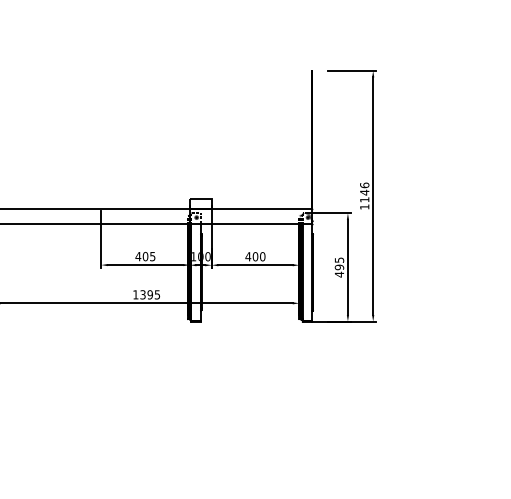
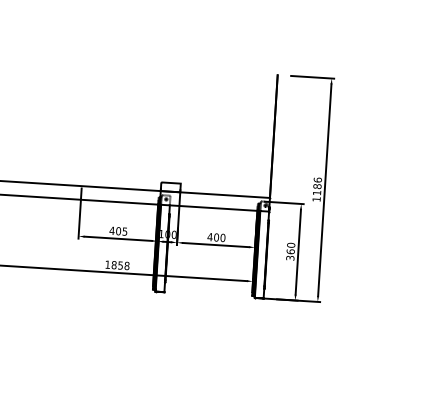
text: (364, 192) -> (317, 186), 1146 -> 1186
text: (339, 267) -> (290, 251), 495 -> 360
text: (150, 294) -> (120, 265), 1395 -> 1858

